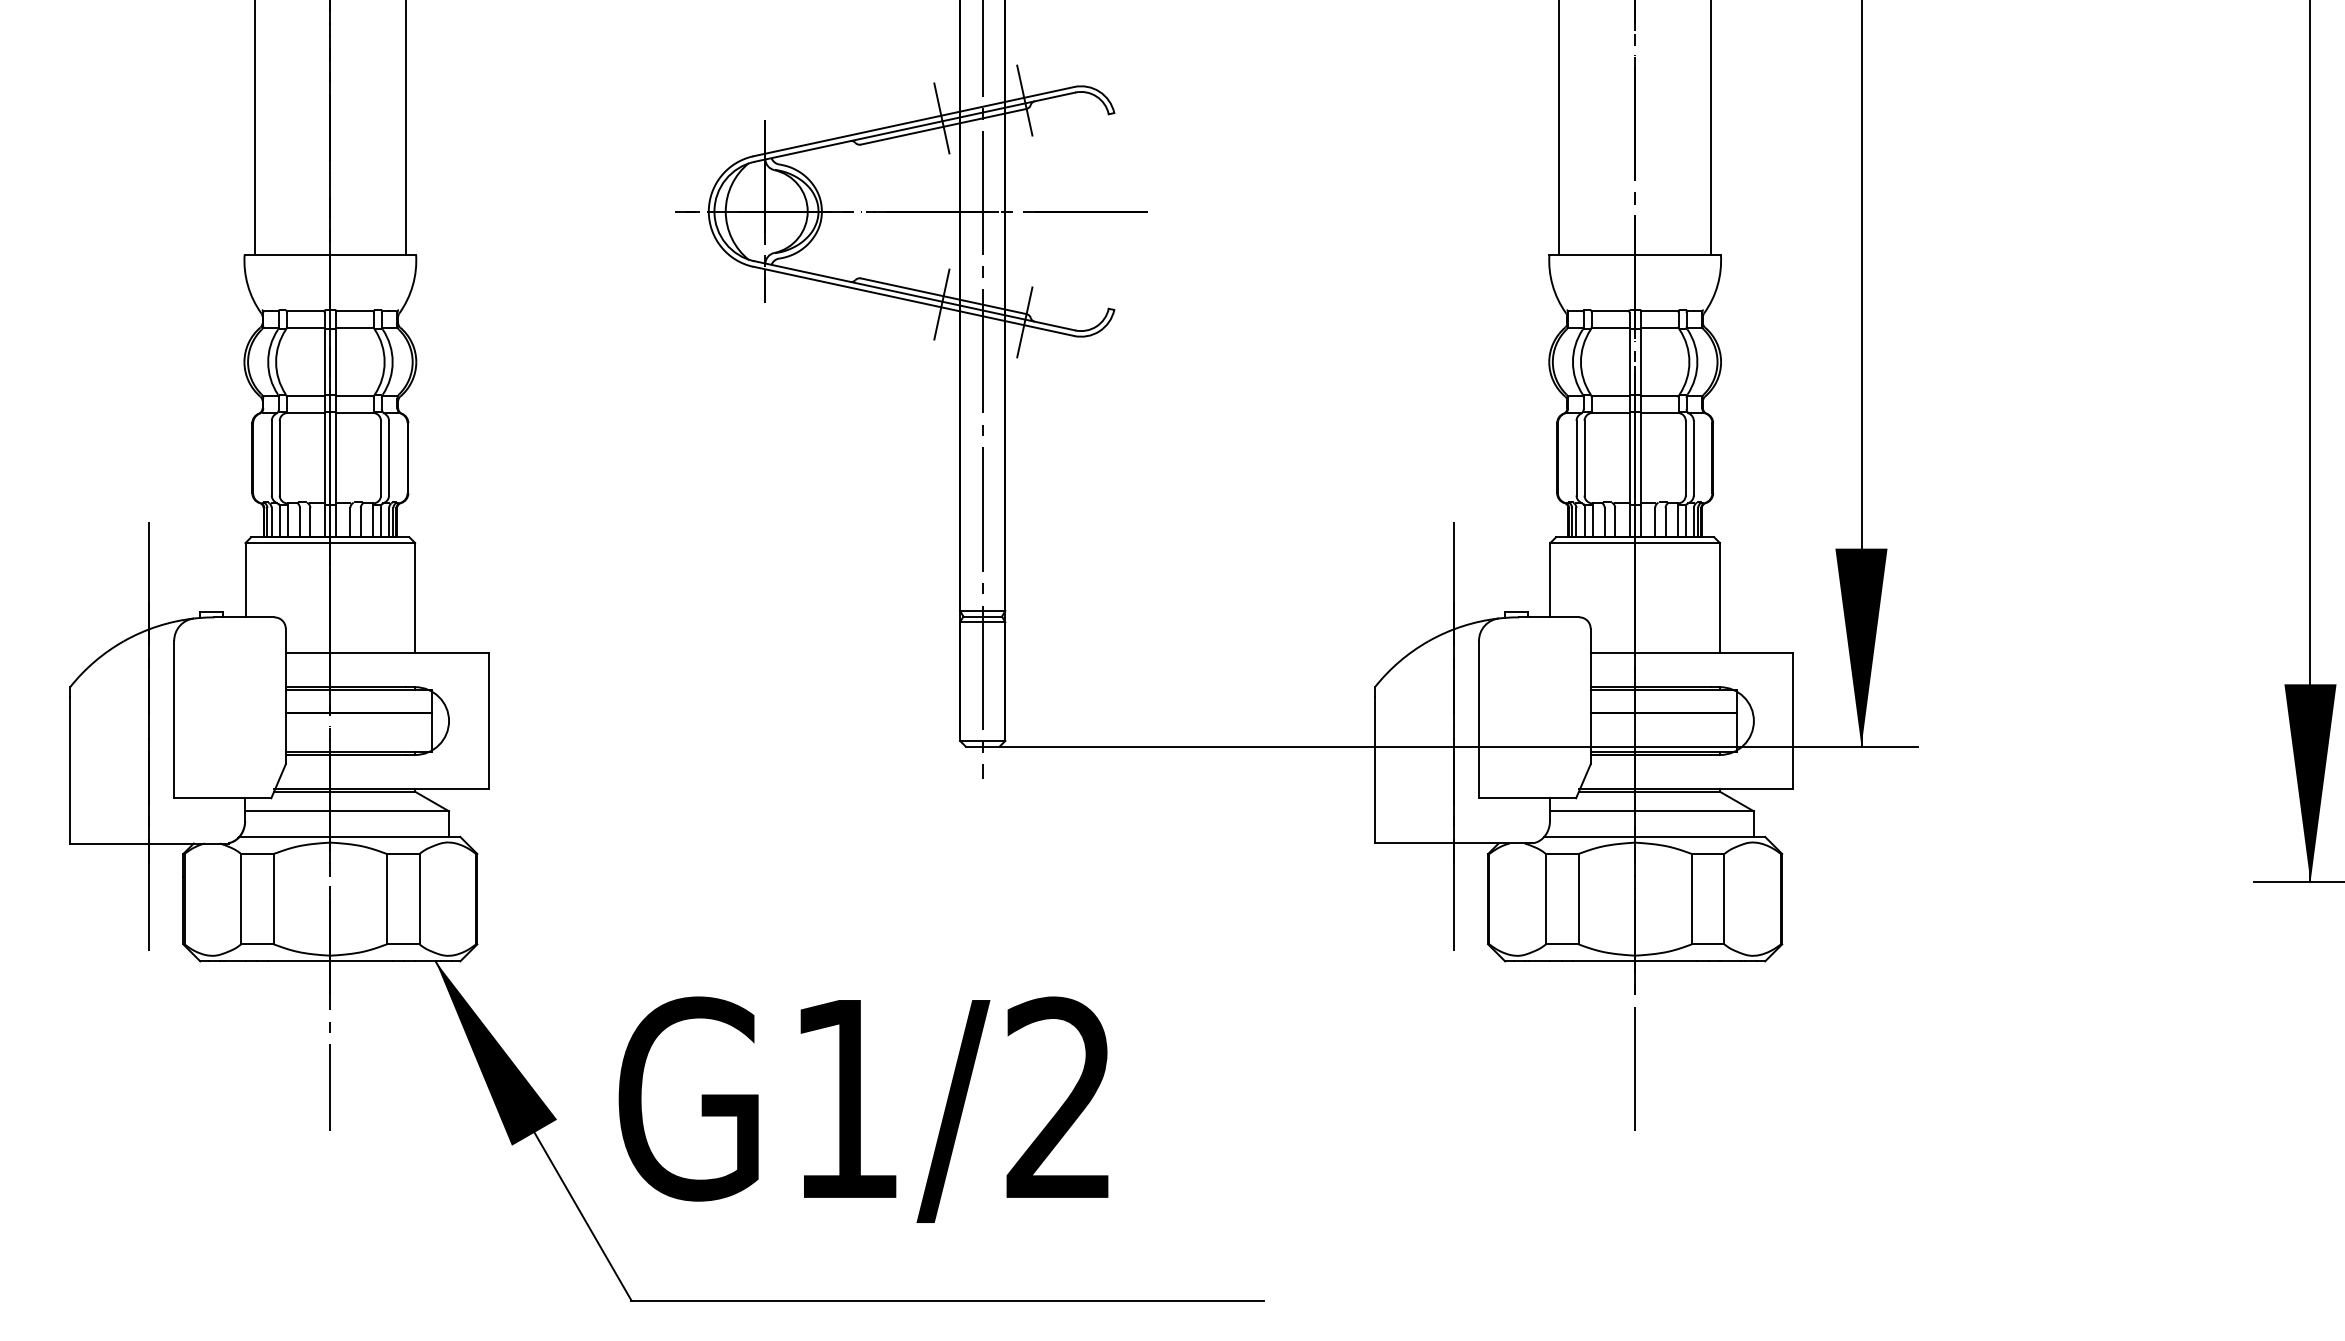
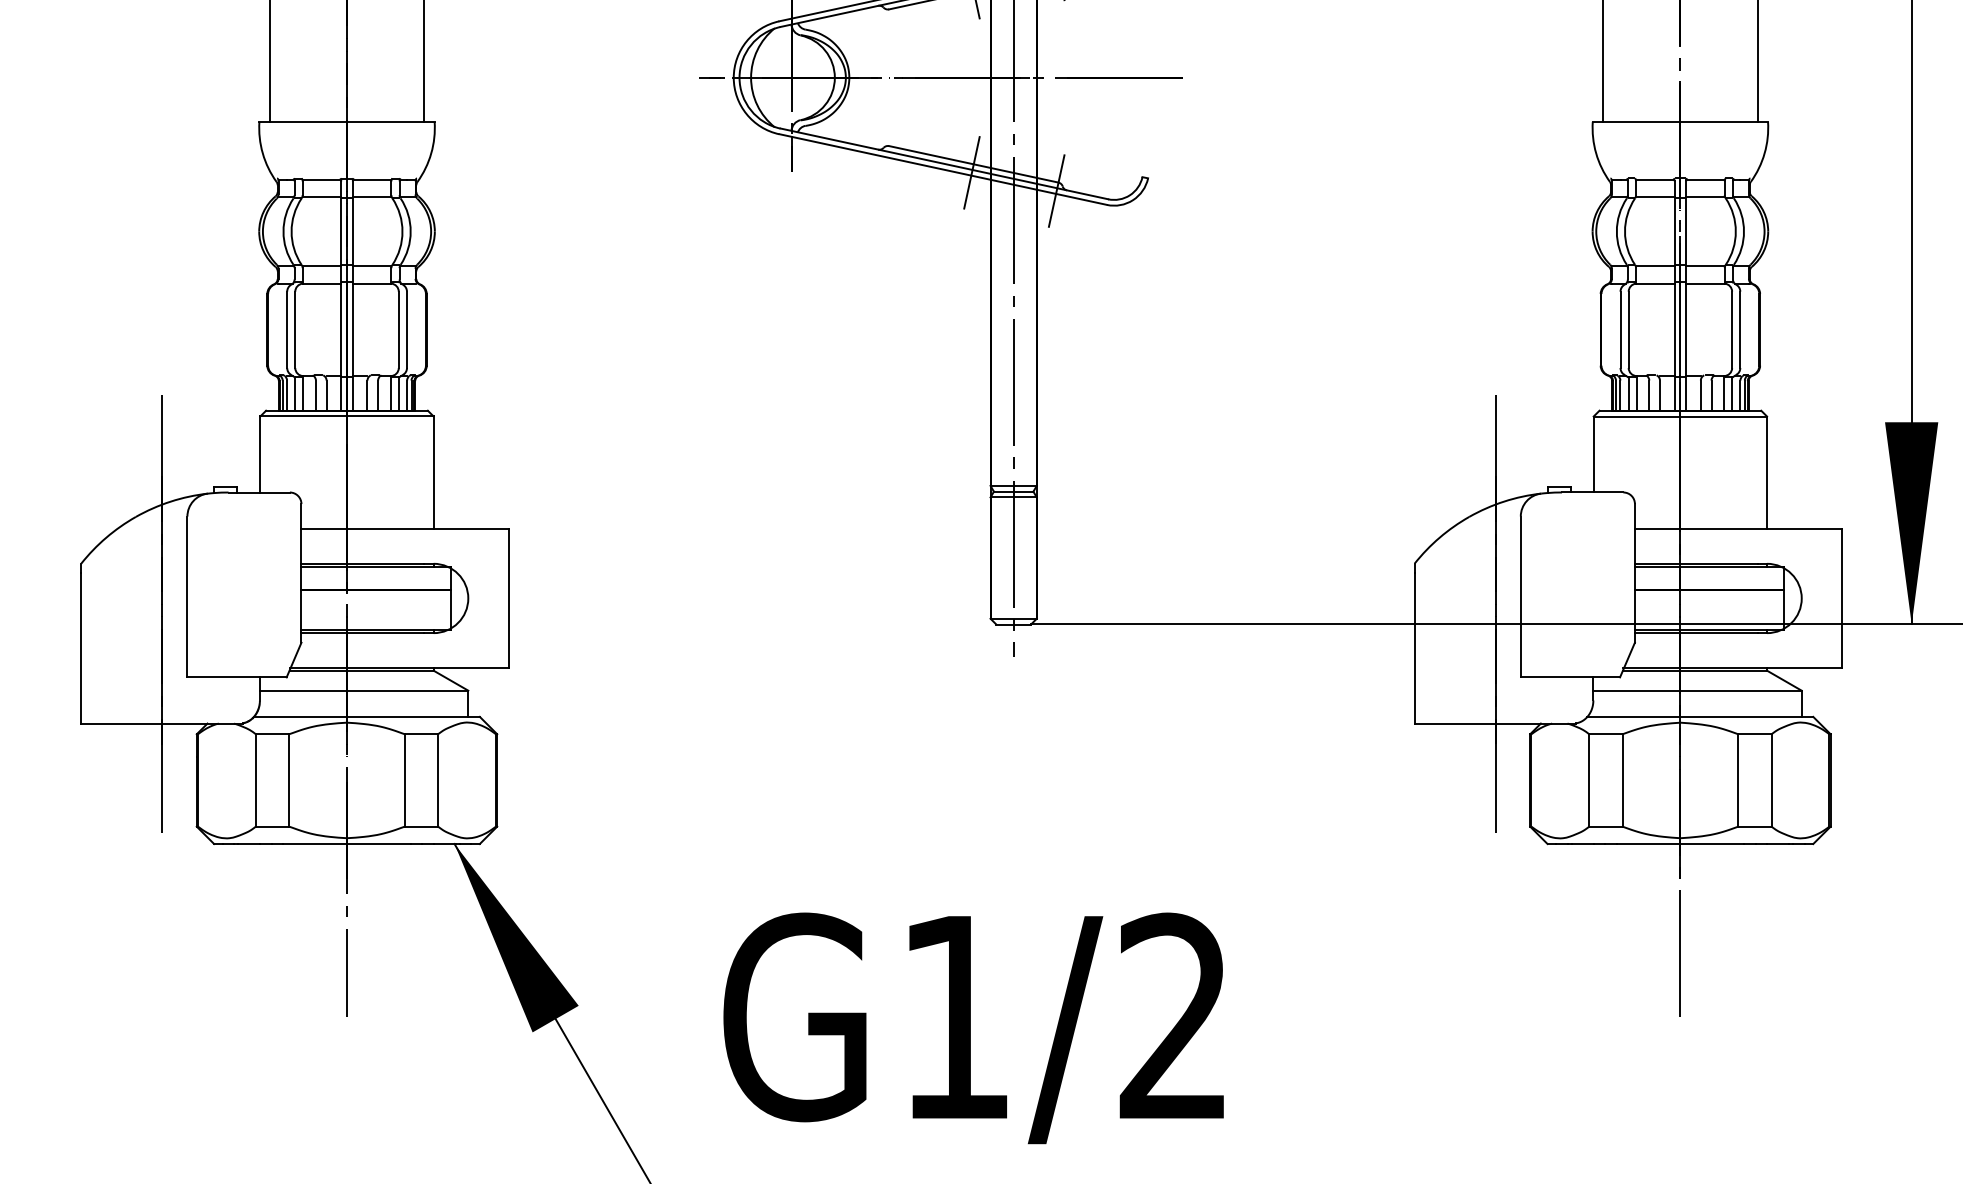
text: (863, 1109) -> (973, 1028), moved

